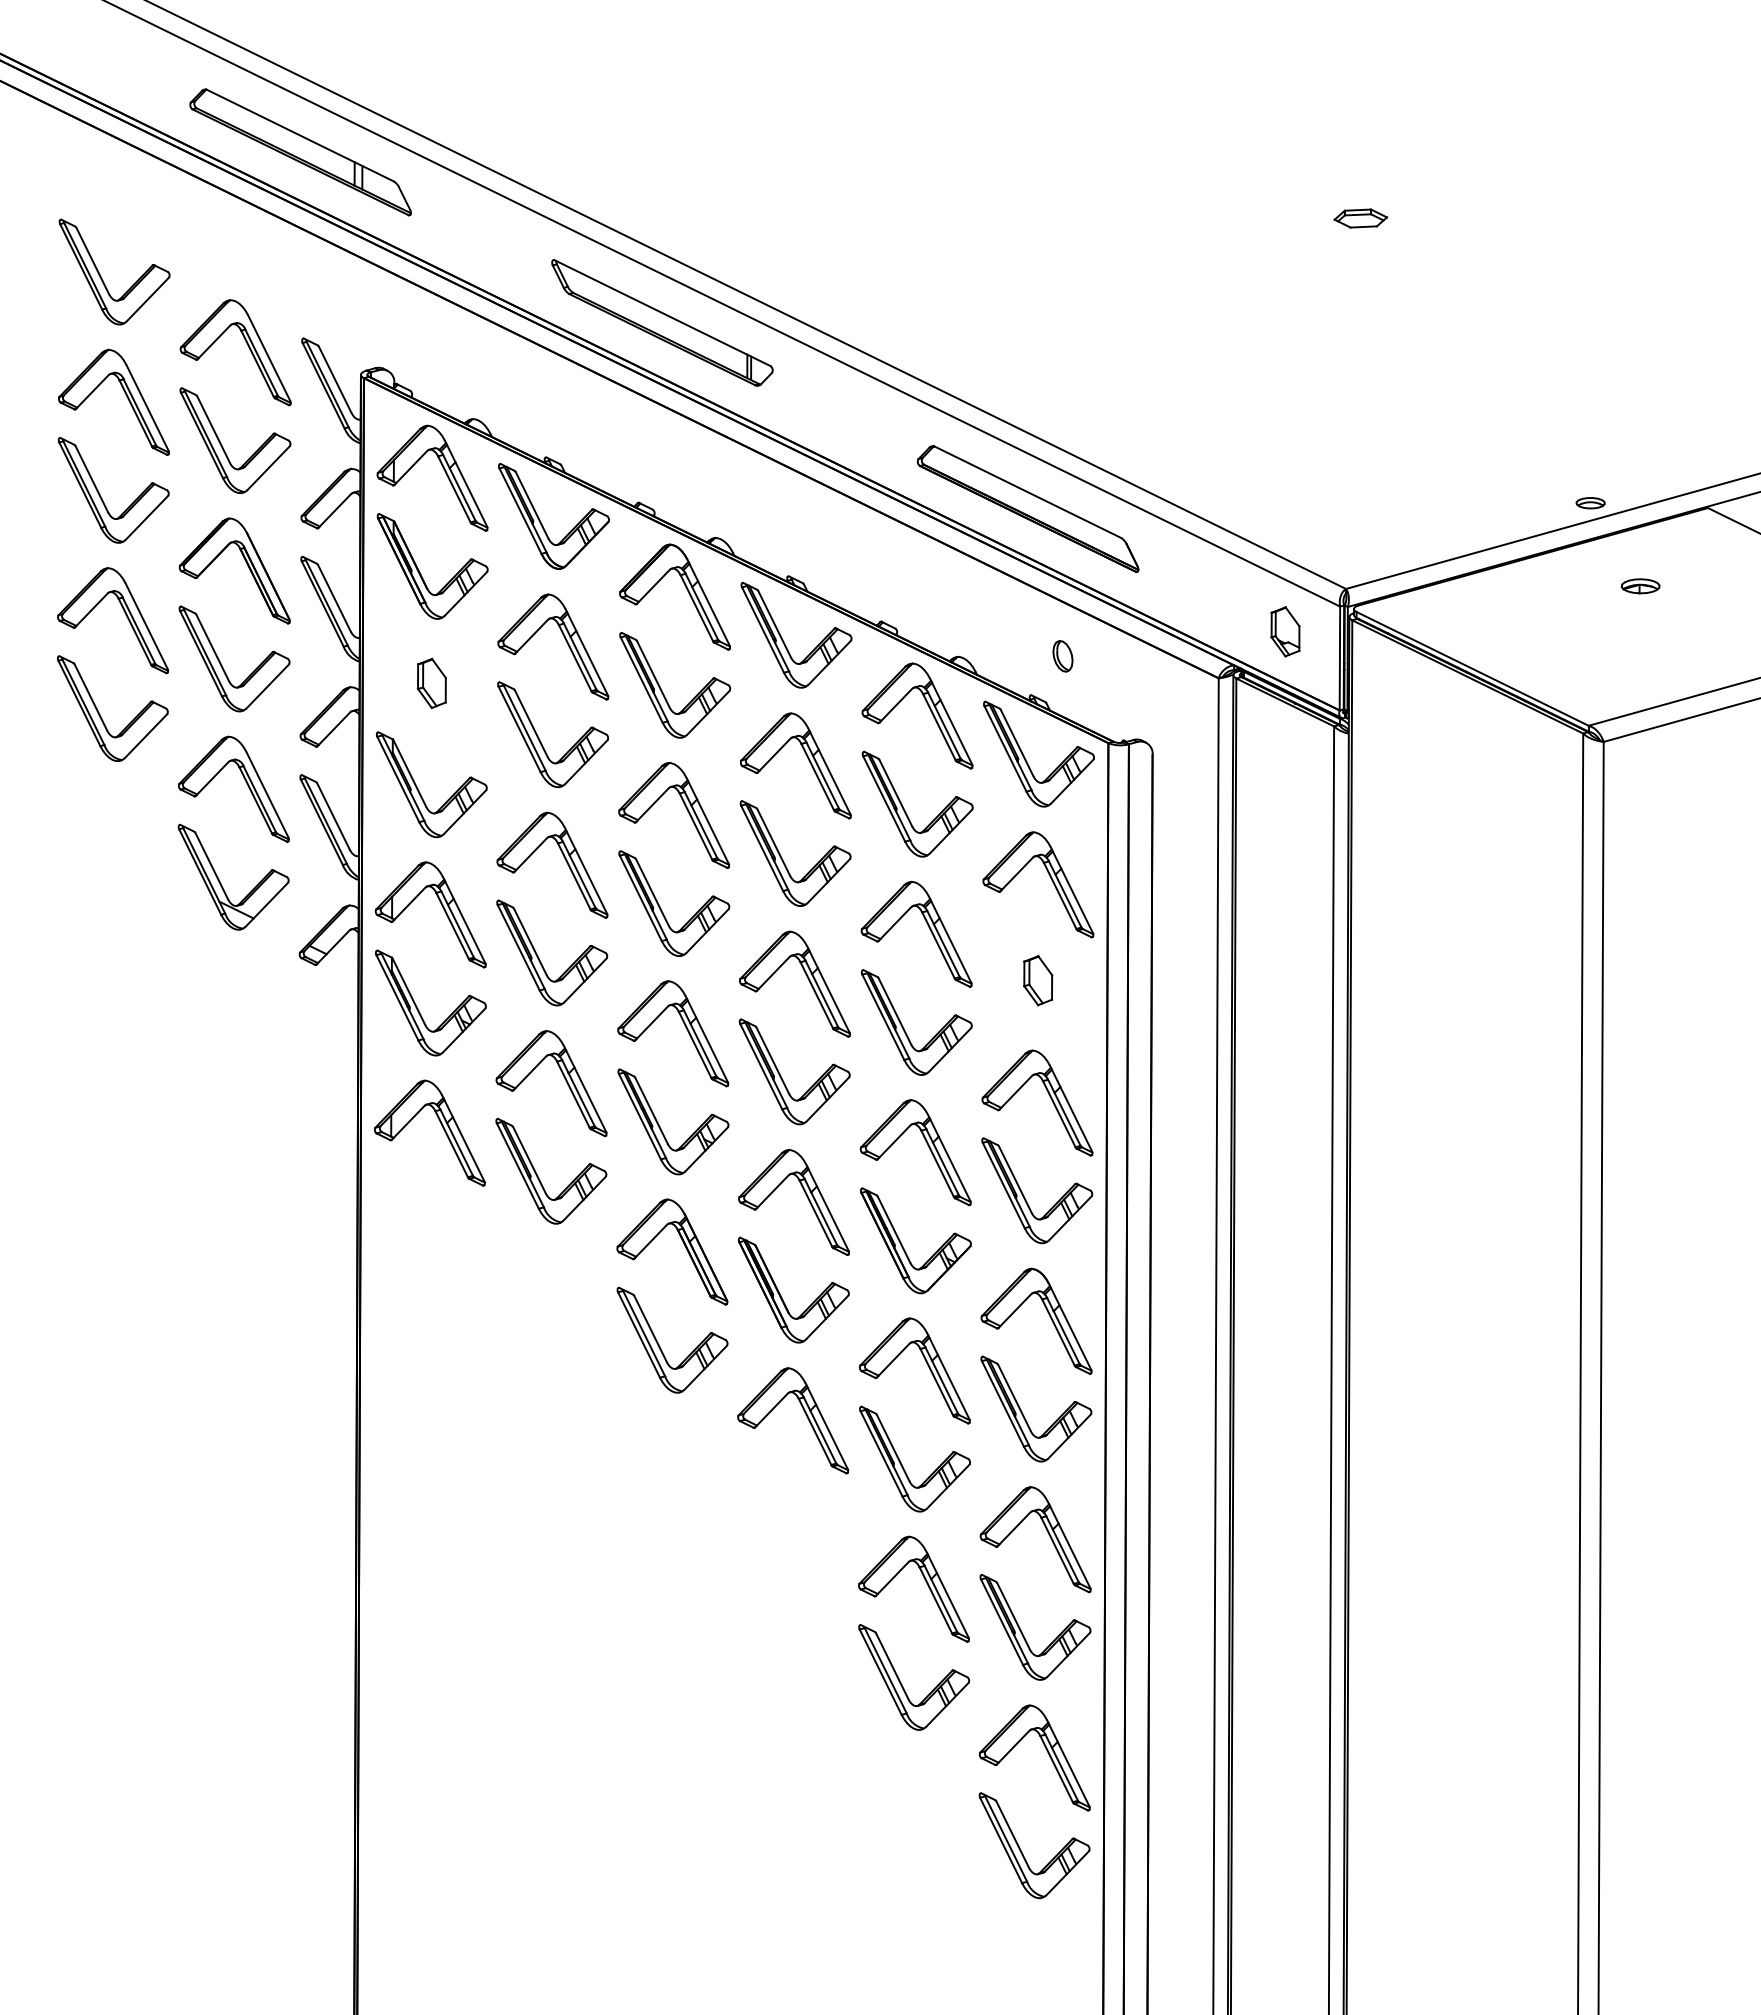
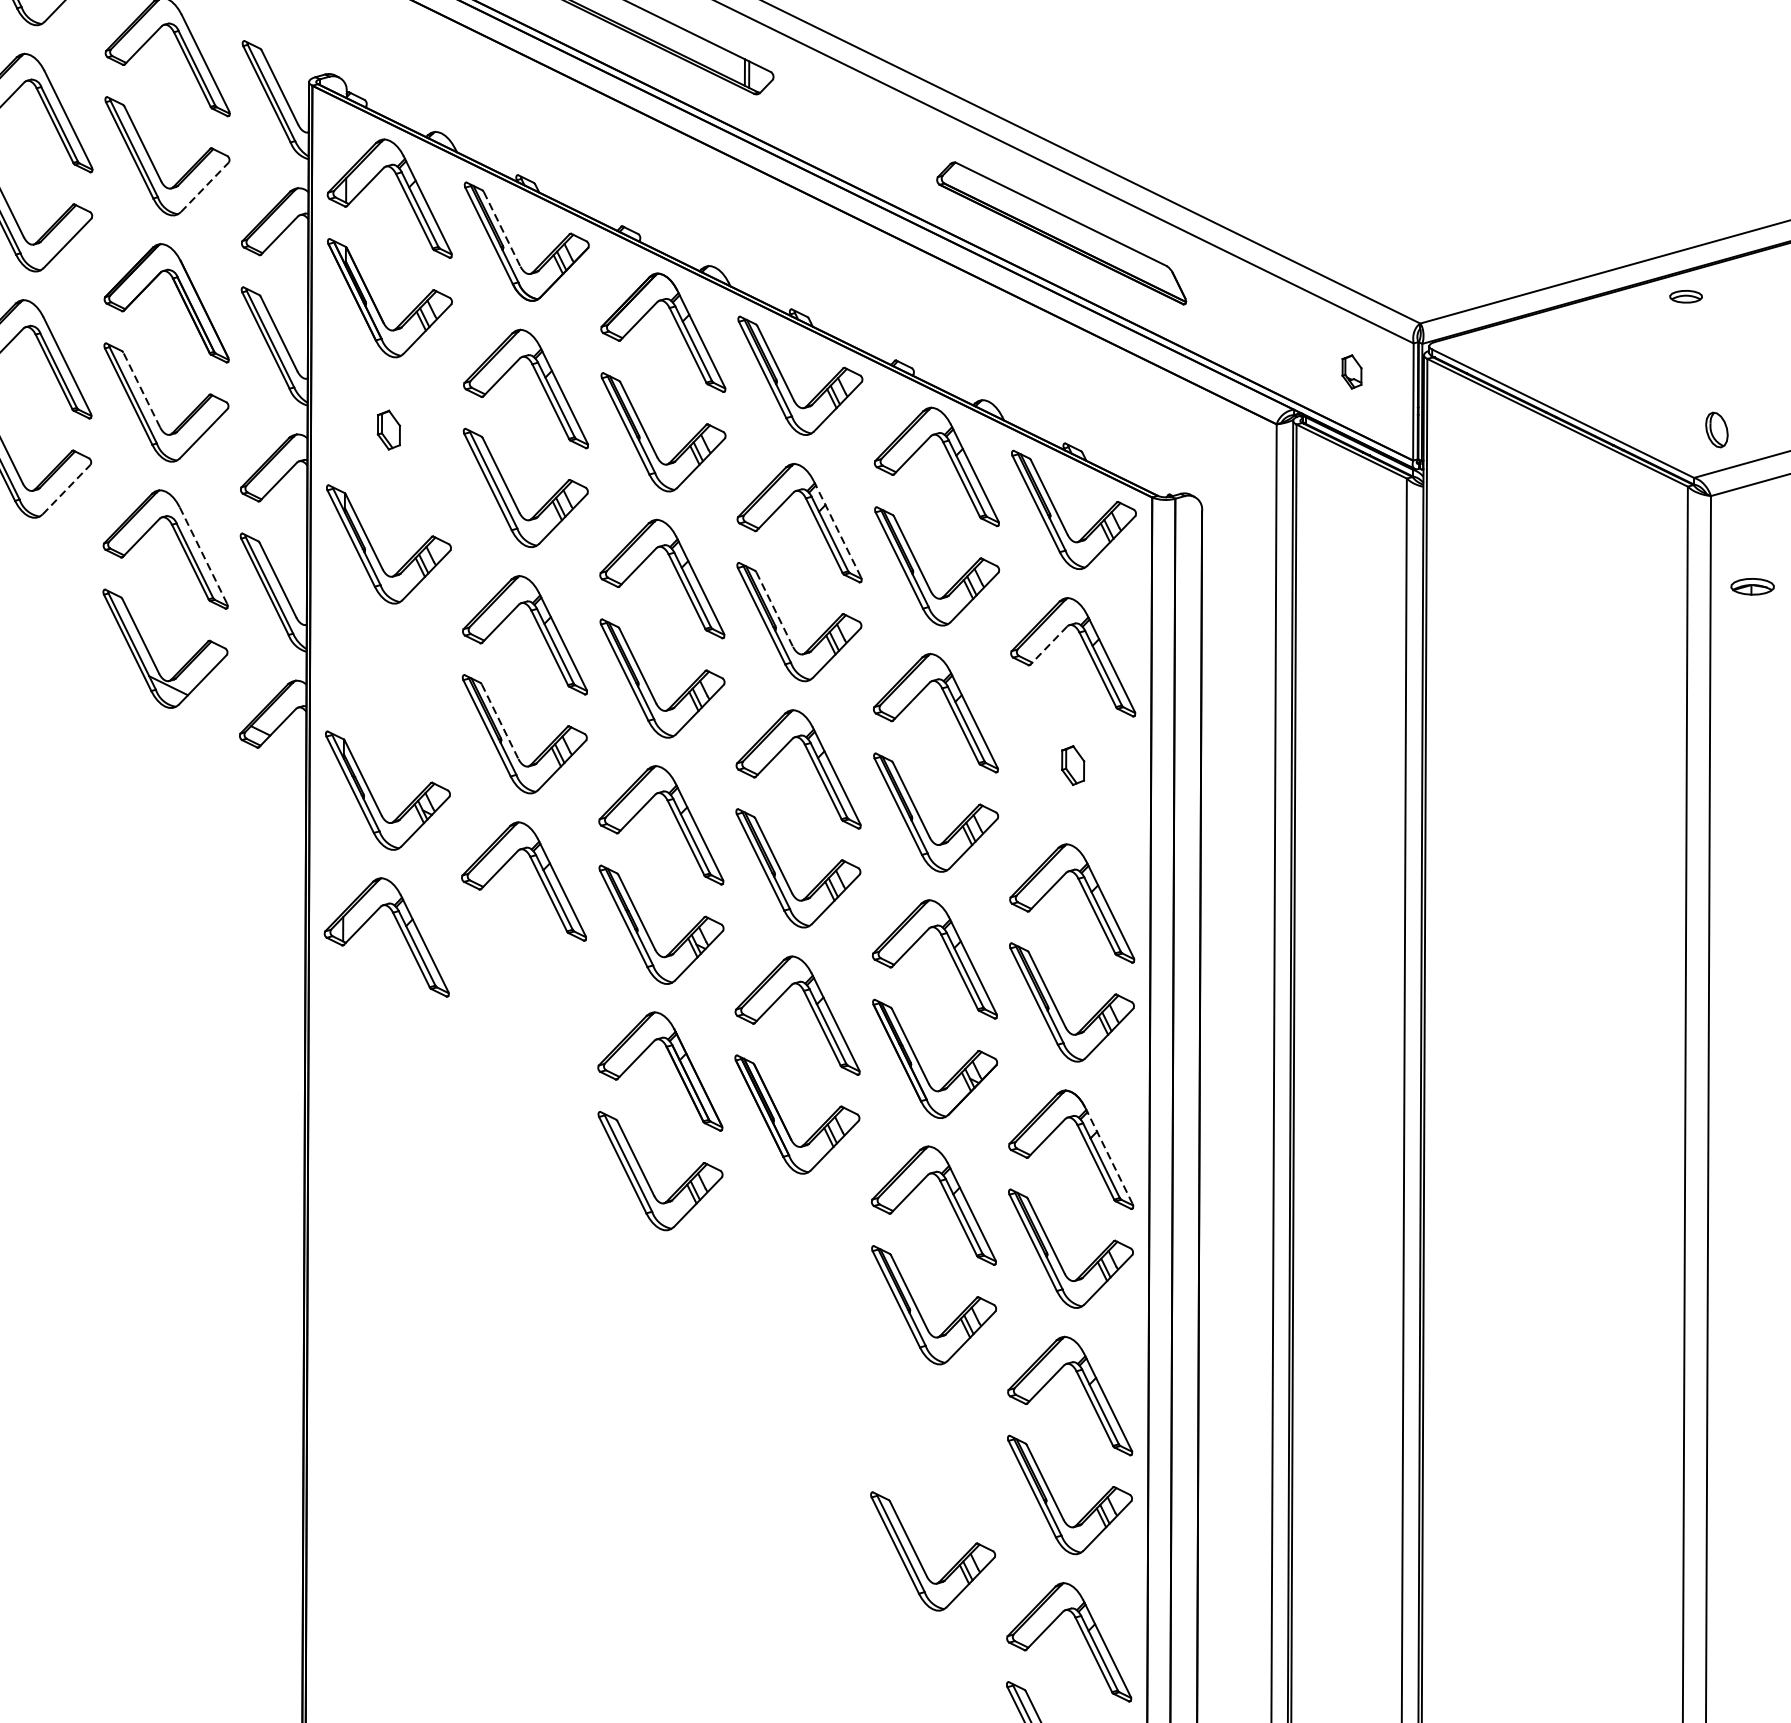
line: (268, 468) -> (204, 187), solid -> dashed
part: (1590, 503) -> (1685, 297), moved
line: (532, 505) -> (502, 229), solid -> dashed
part: (1640, 586) -> (1752, 586), moved
part: (1285, 631) -> (1352, 371), size x0.6
line: (212, 647) -> (141, 389), solid -> dashed
part: (1062, 656) -> (1716, 430), moved
part: (431, 683) -> (388, 430), size x0.7
line: (146, 736) -> (67, 489), solid -> dashed
line: (829, 771) -> (837, 529), solid -> dashed
line: (267, 794) -> (203, 555), solid -> dashed
line: (773, 842) -> (774, 609), solid -> dashed
line: (1016, 874) -> (1048, 645), solid -> dashed
part: (442, 907) -> (401, 682), removed
line: (530, 941) -> (500, 721), solid -> dashed
part: (1038, 980) -> (1073, 765), size x0.7
part: (539, 1178) -> (510, 988), removed
line: (1070, 1326) -> (1109, 1155), solid -> dashed
part: (805, 1414) -> (810, 1254), removed
part: (925, 1581) -> (945, 1443), removed

